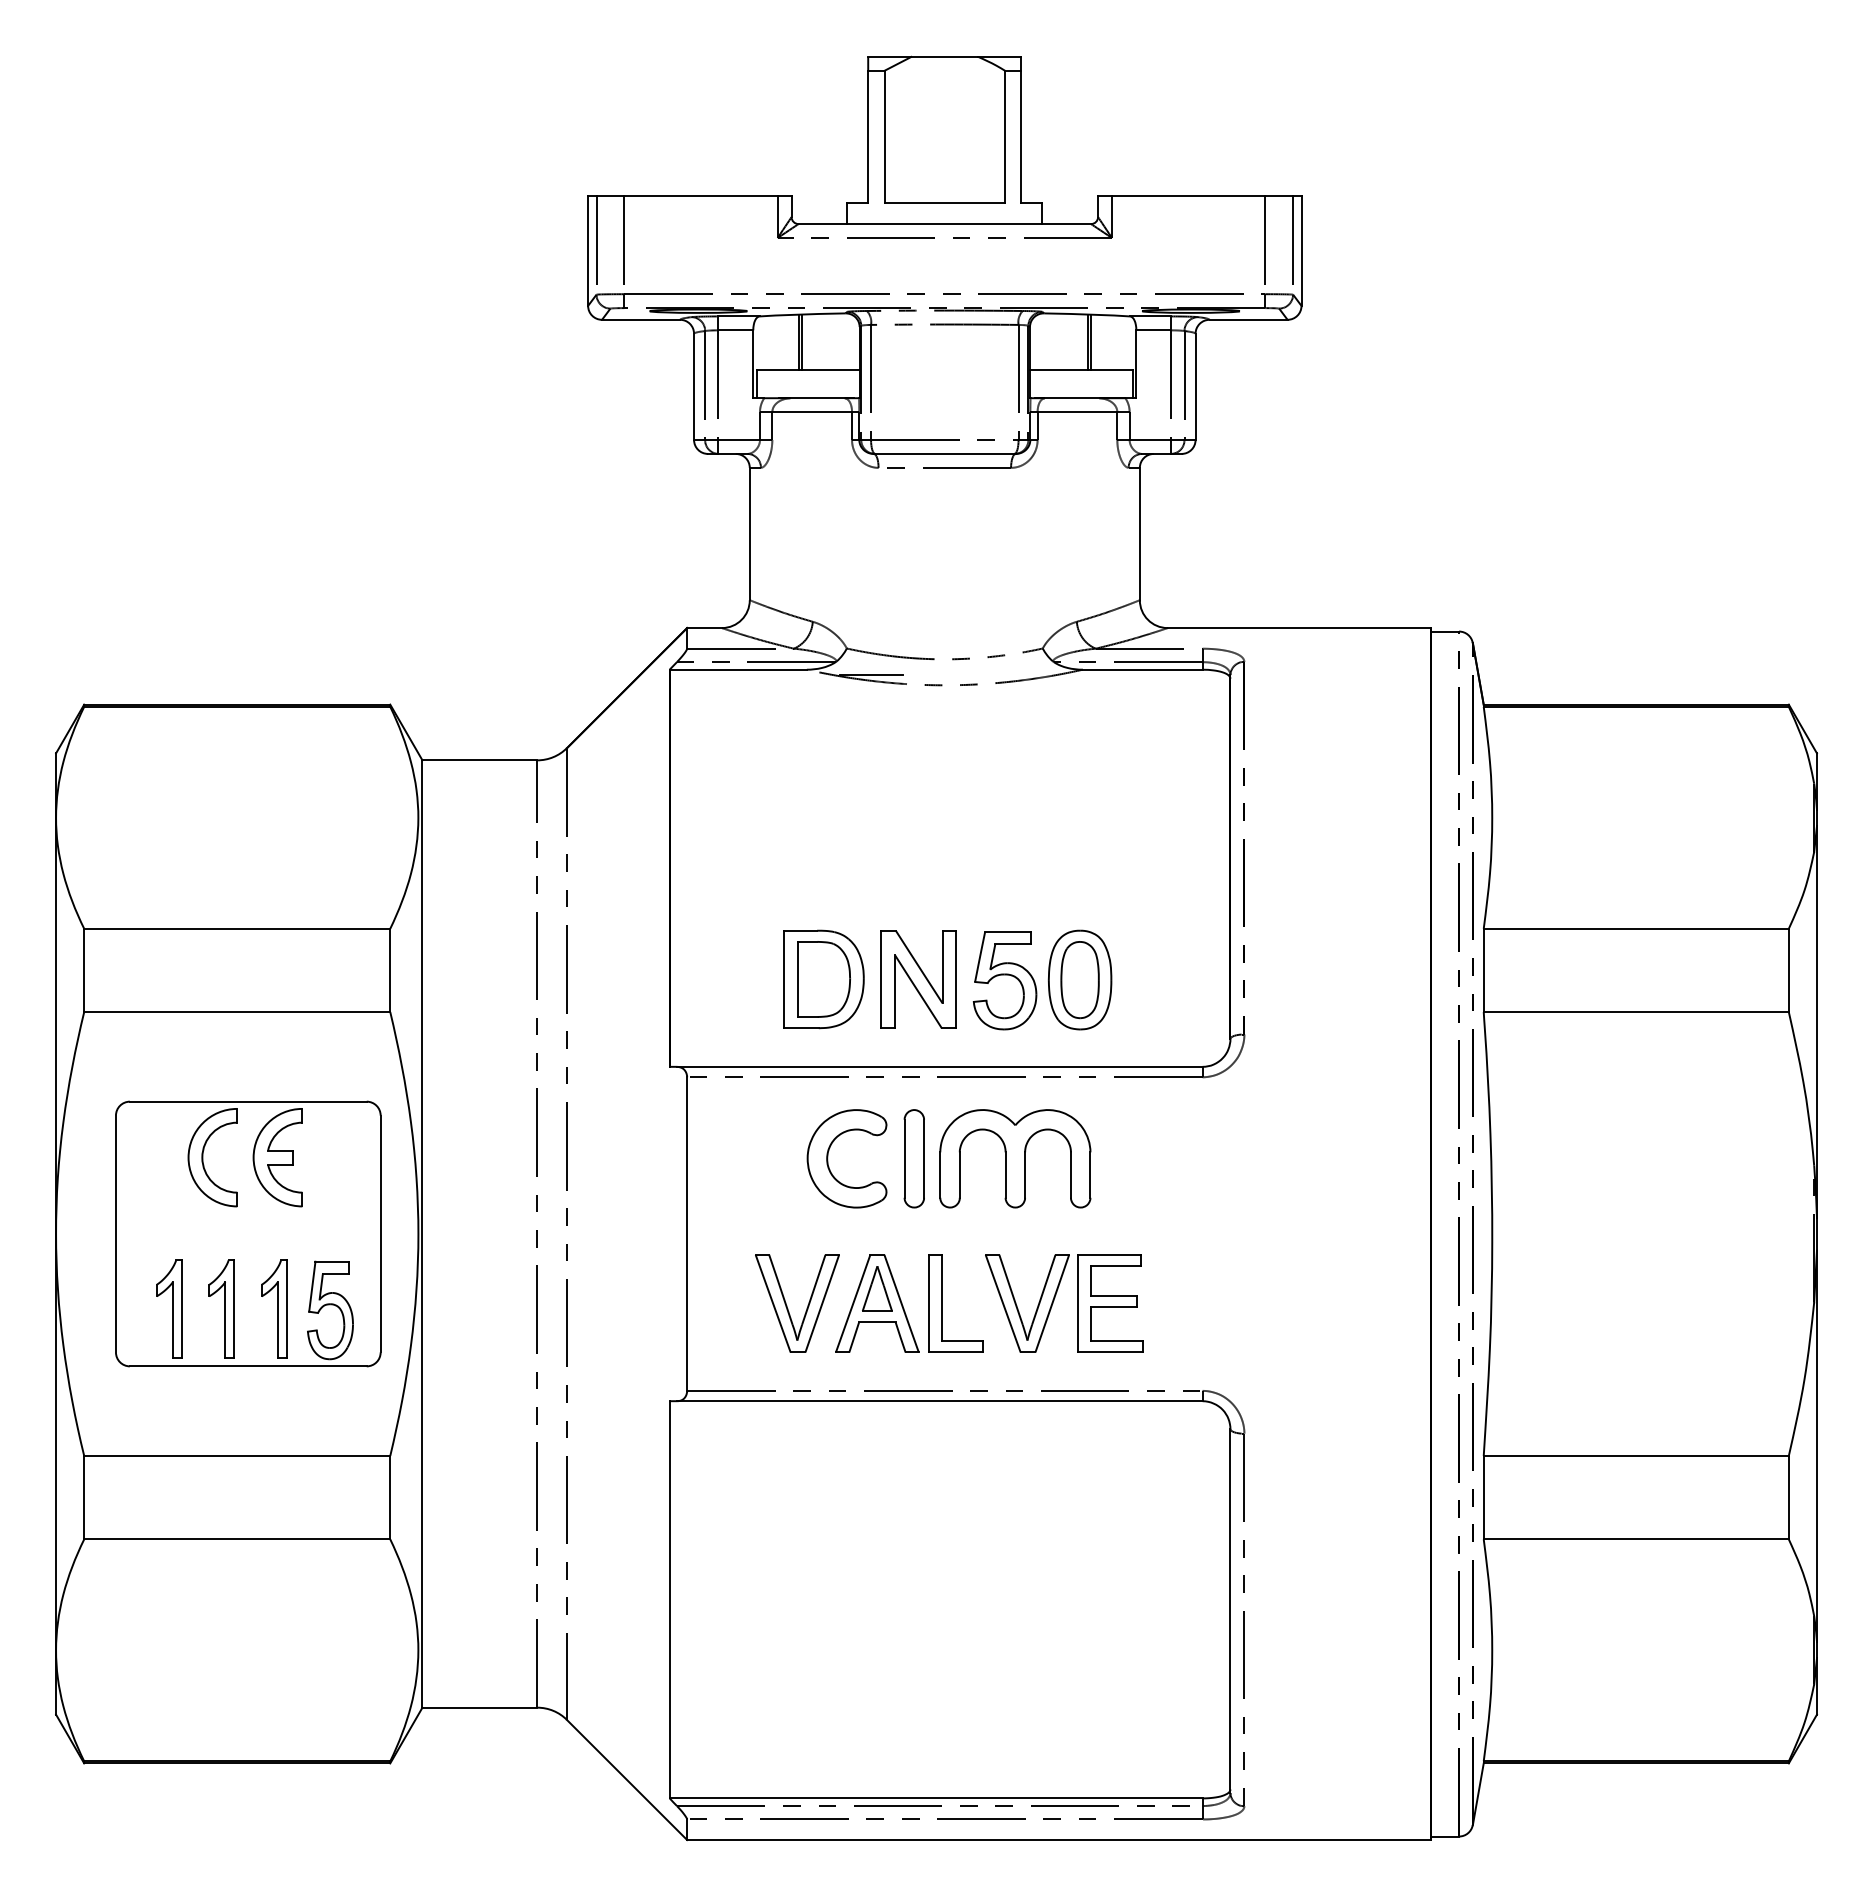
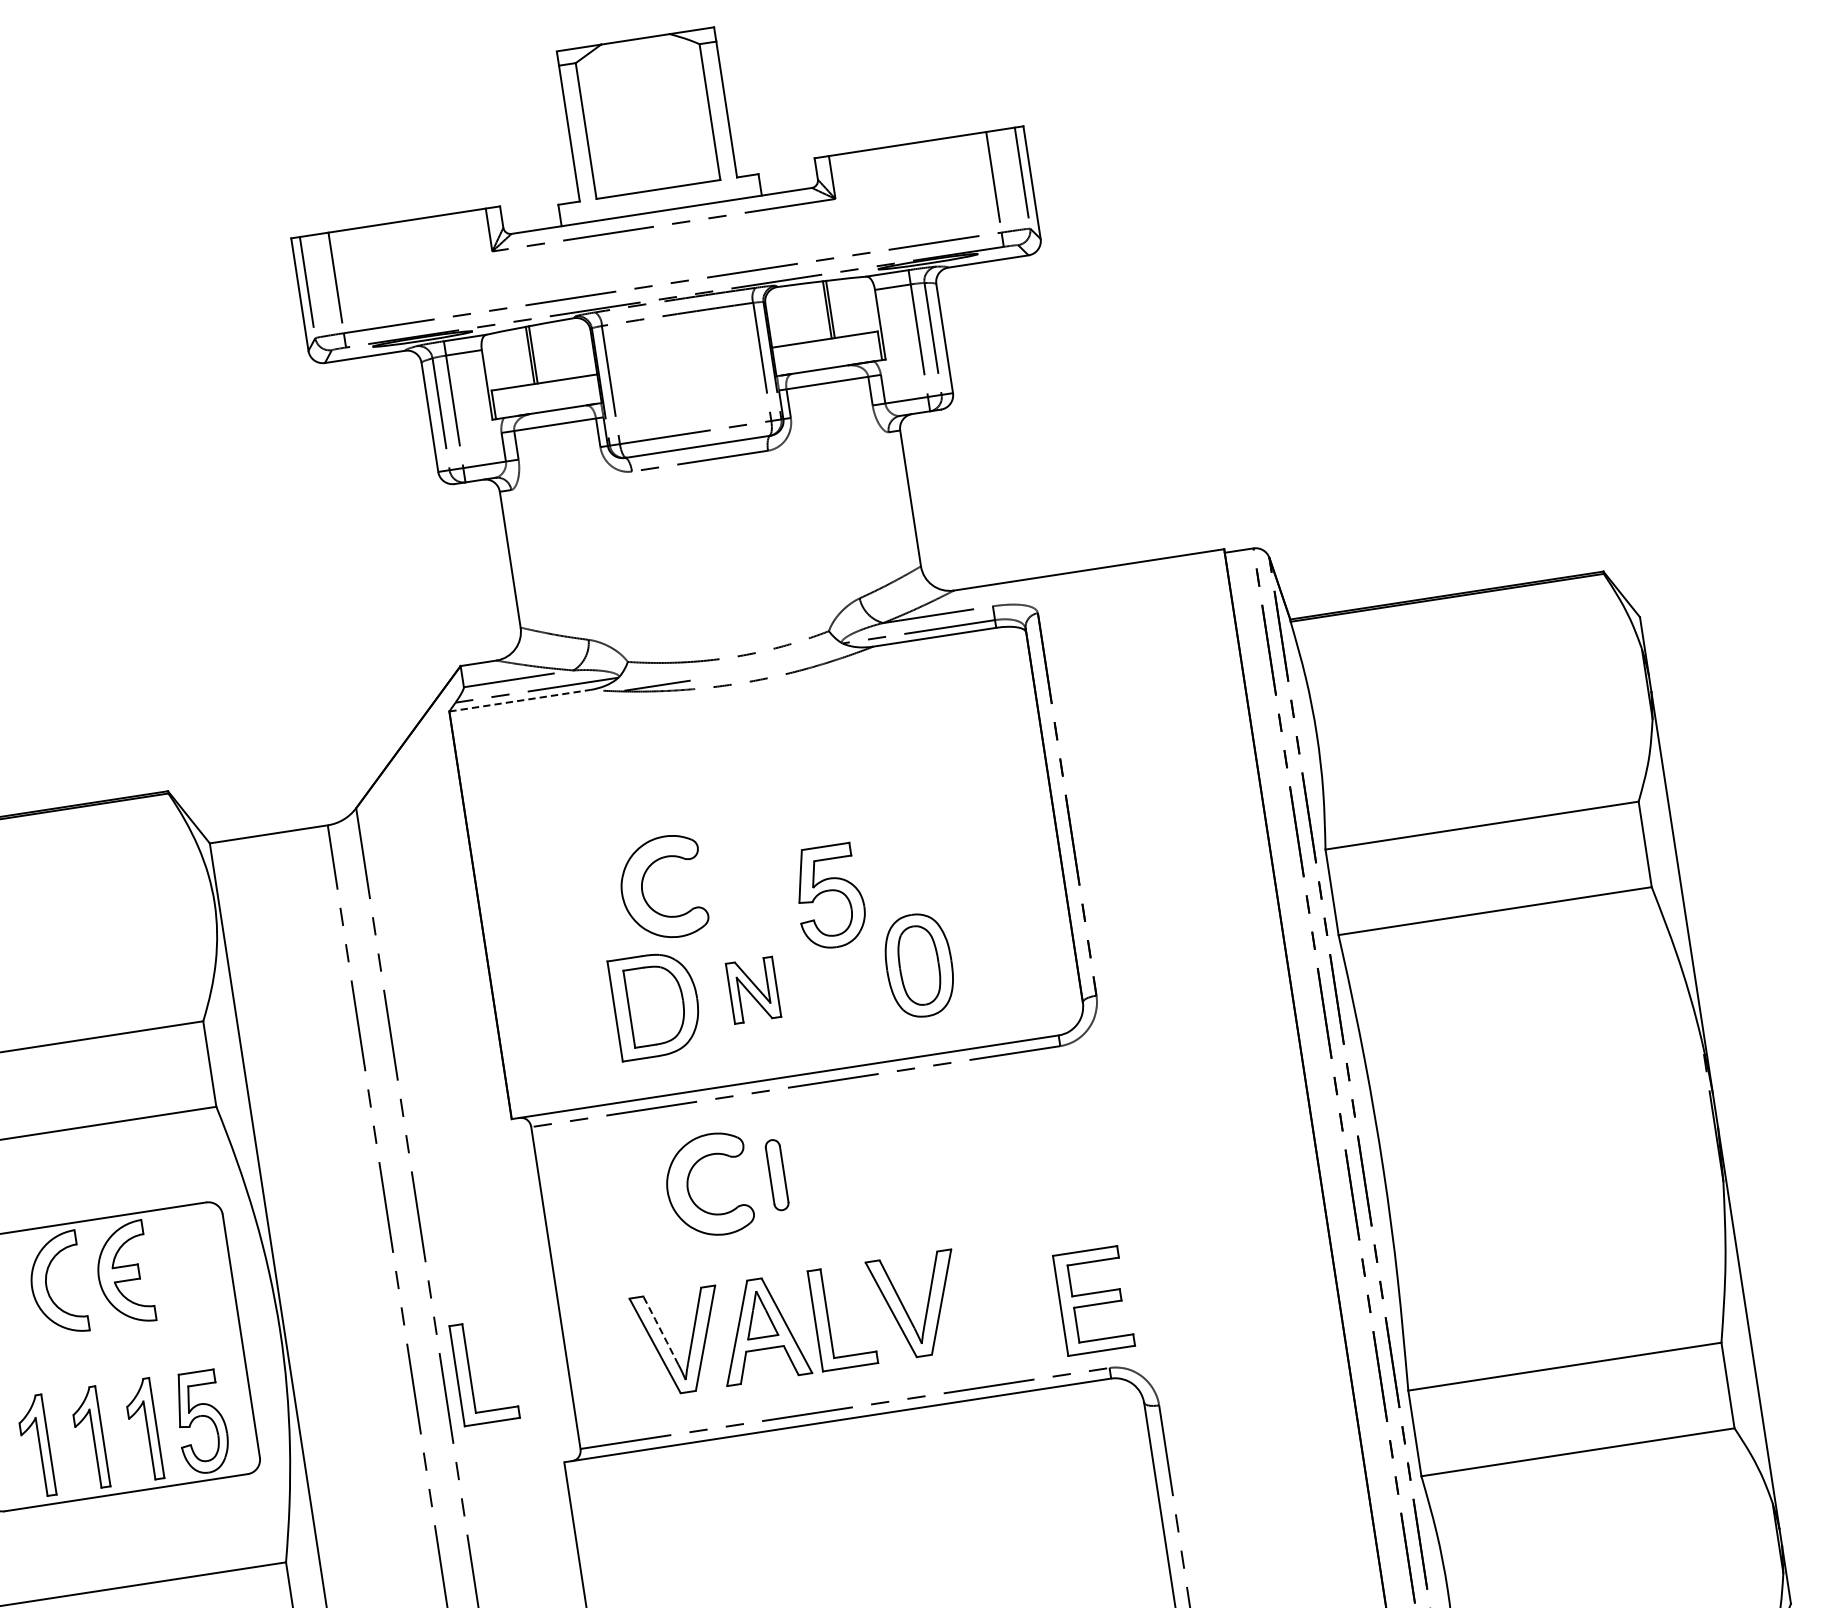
line: (738, 669) -> (519, 700), solid -> dashed
part: (828, 868) -> (643, 890), added
part: (918, 979) -> (753, 990), size x0.6
part: (1004, 980) -> (829, 896), moved
part: (913, 1158) -> (776, 1174), size x0.7
part: (1015, 1158) -> (881, 1158), removed
line: (780, 1289) -> (660, 1330), solid -> dashed
part: (593, 1303) -> (470, 1373), added
part: (1110, 1303) -> (1093, 1300), moved

